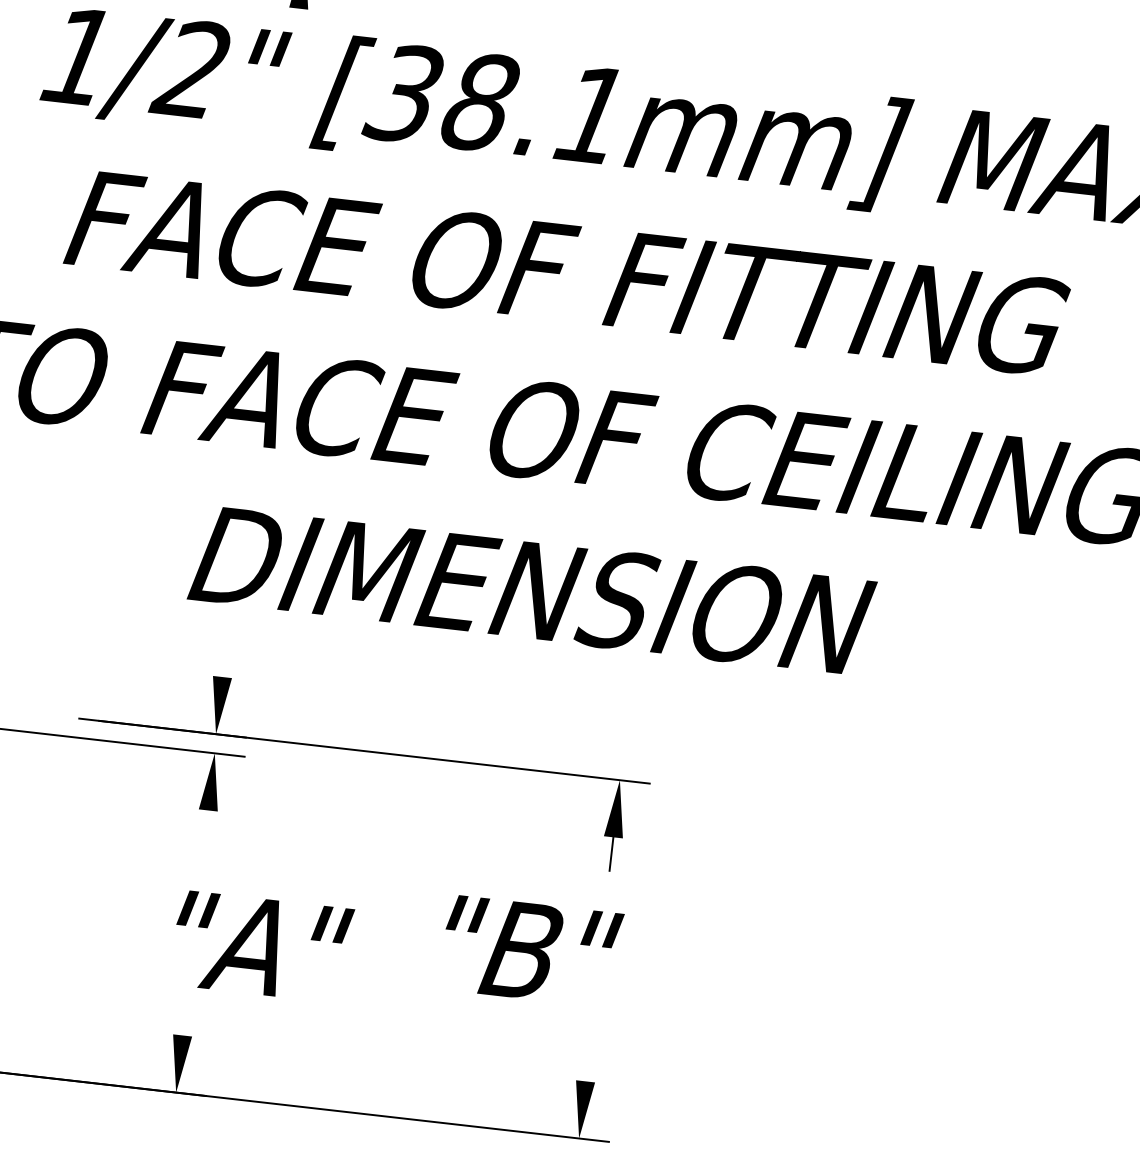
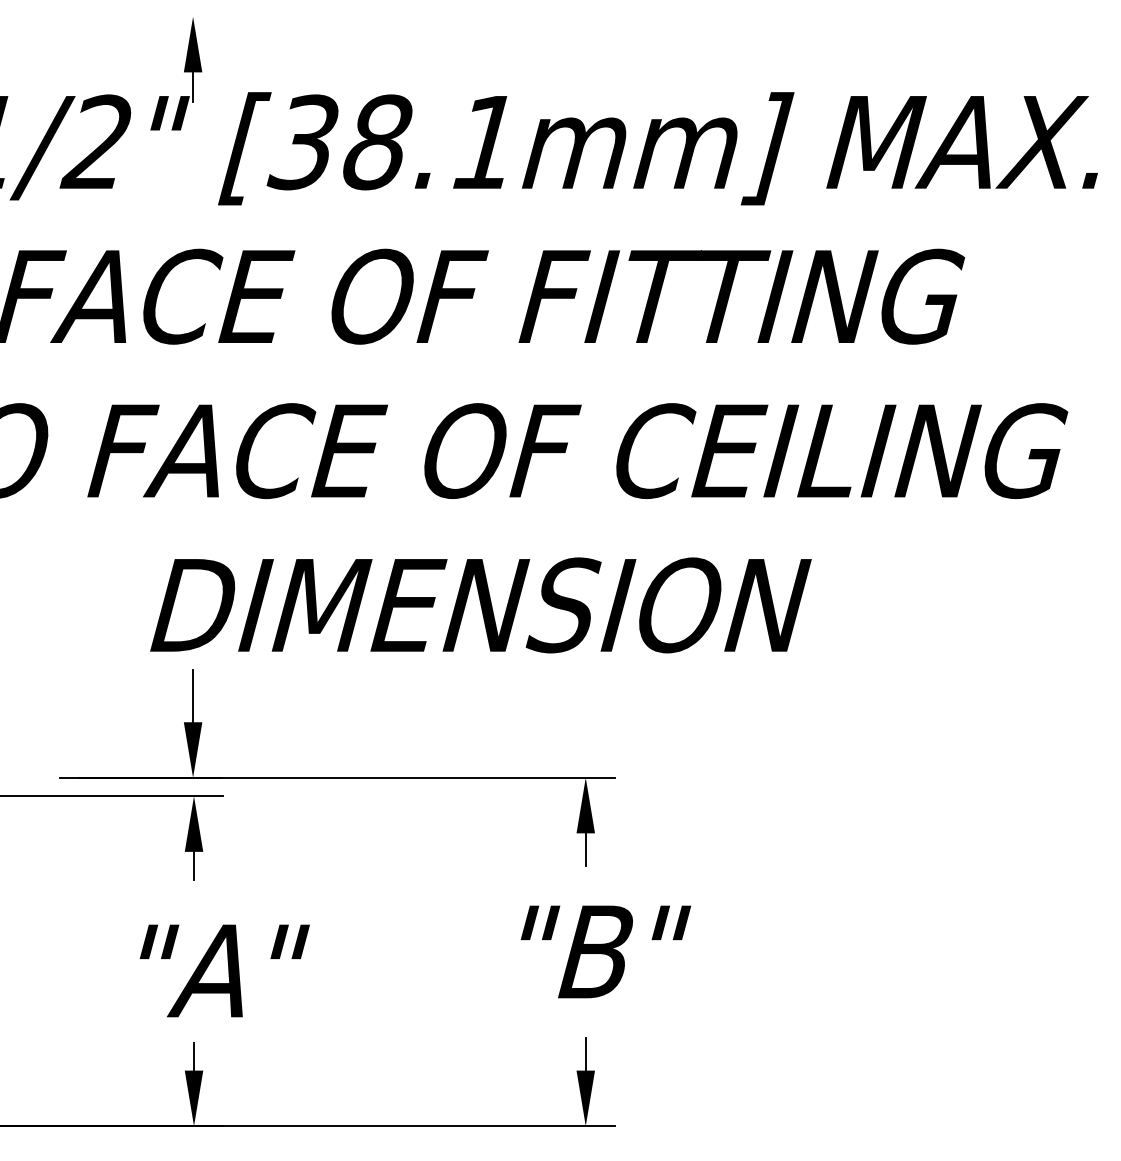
line: (297, 23) -> (193, 86), added
line: (226, 649) -> (193, 695), added
line: (207, 824) -> (194, 865), added
text: (262, 946) -> (224, 970), moved
text: (531, 951) -> (605, 951), moved
line: (184, 1020) -> (194, 1056), added
line: (587, 1064) -> (585, 1054), added

